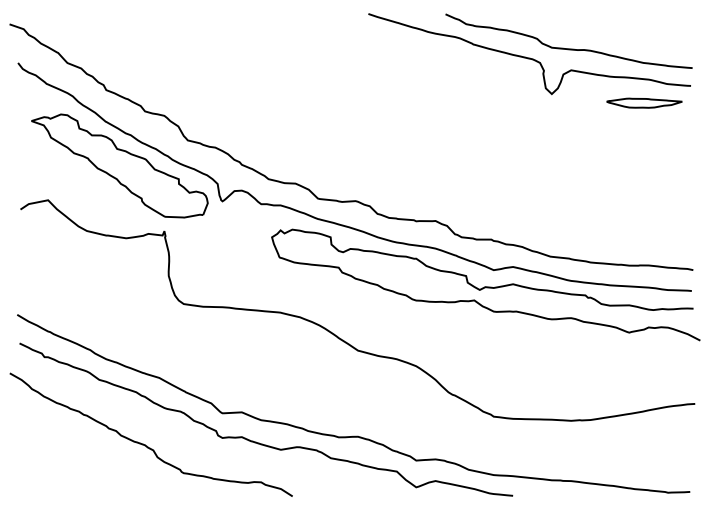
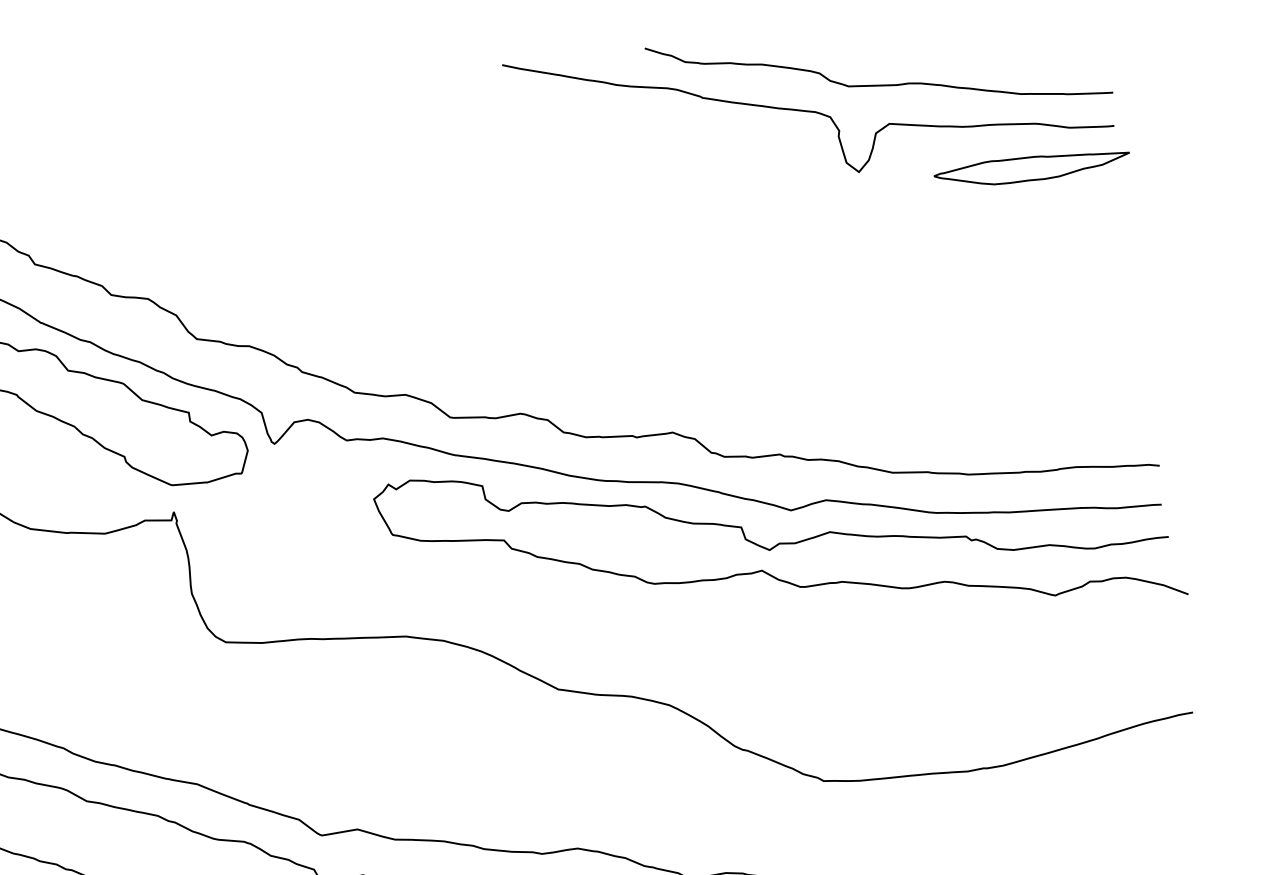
part: (644, 102) -> (1032, 166), size x1.4

